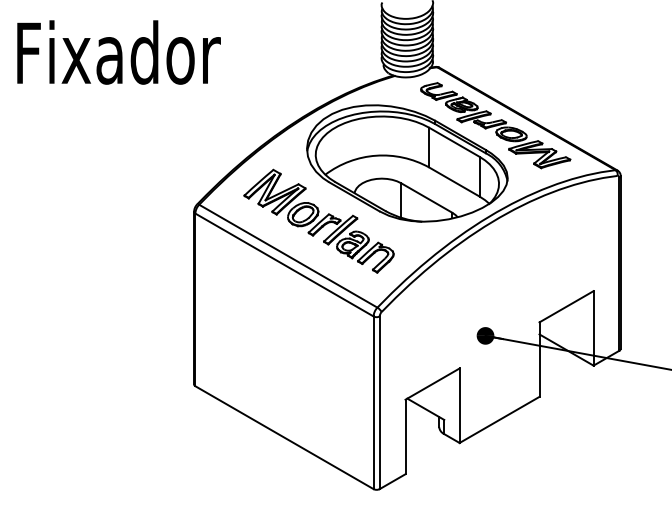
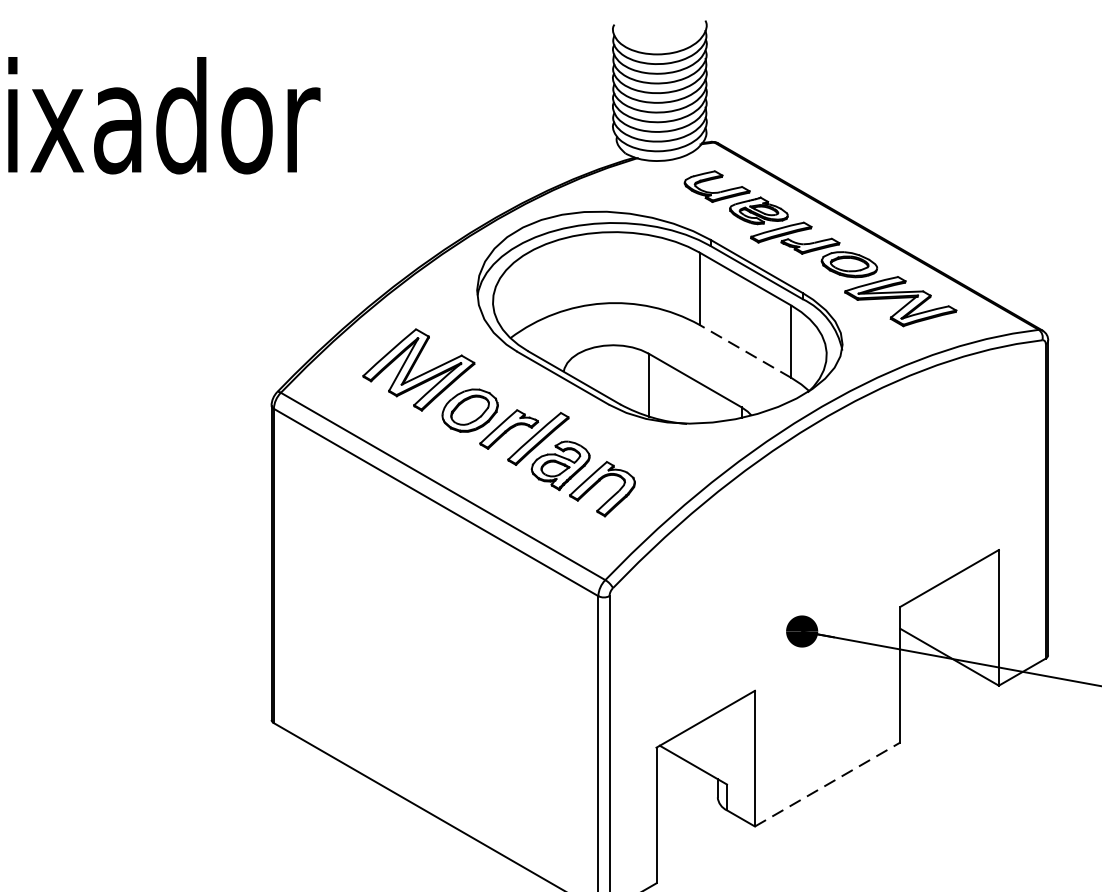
line: (453, 181) -> (743, 350), solid -> dashed
line: (500, 419) -> (829, 783), solid -> dashed

